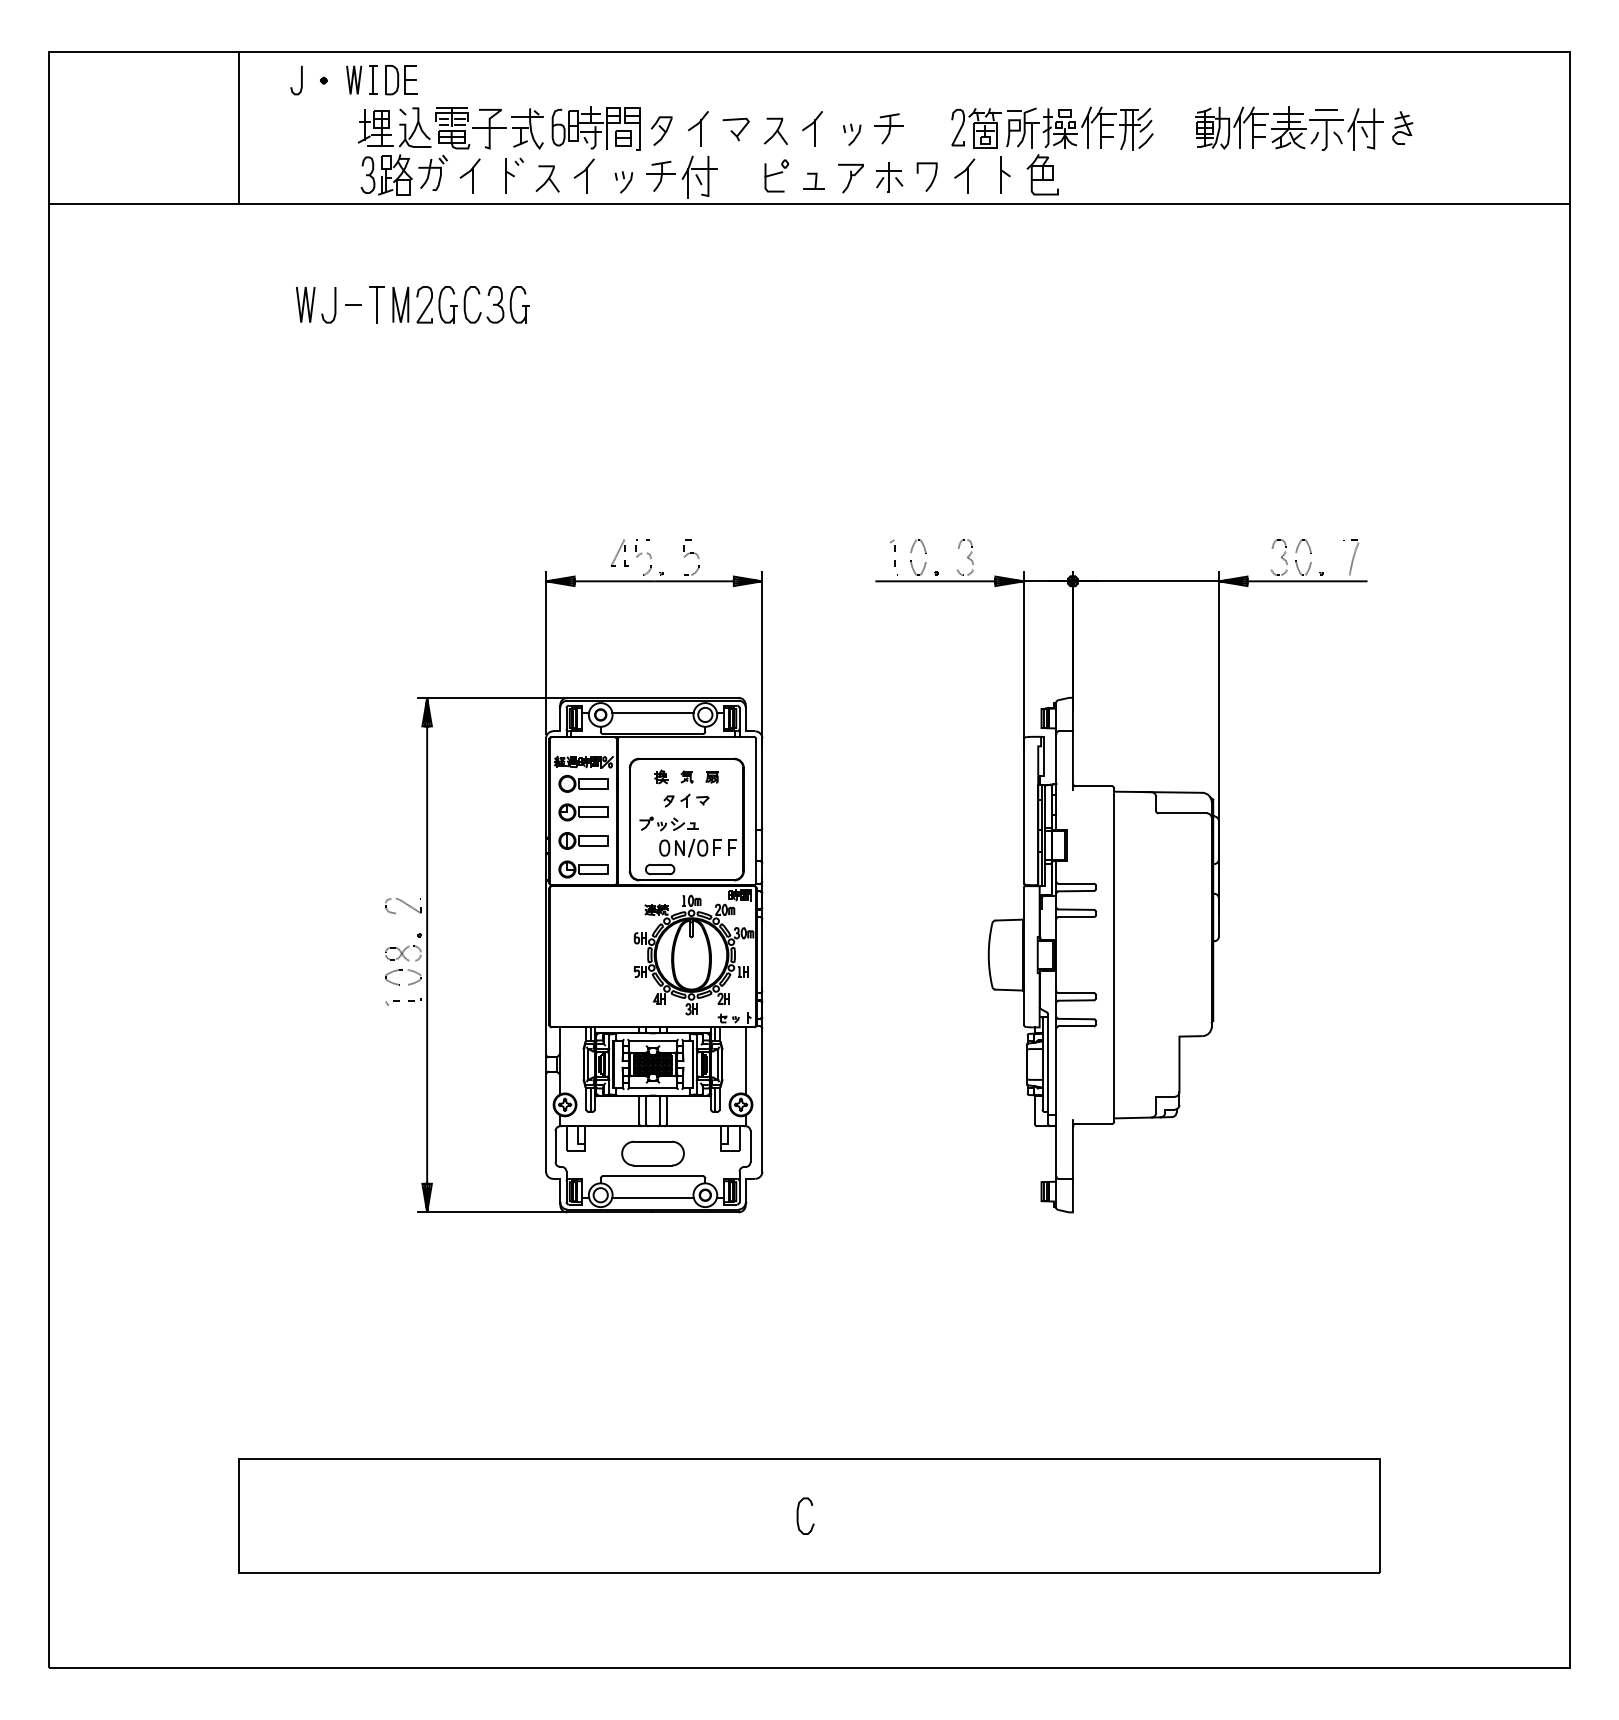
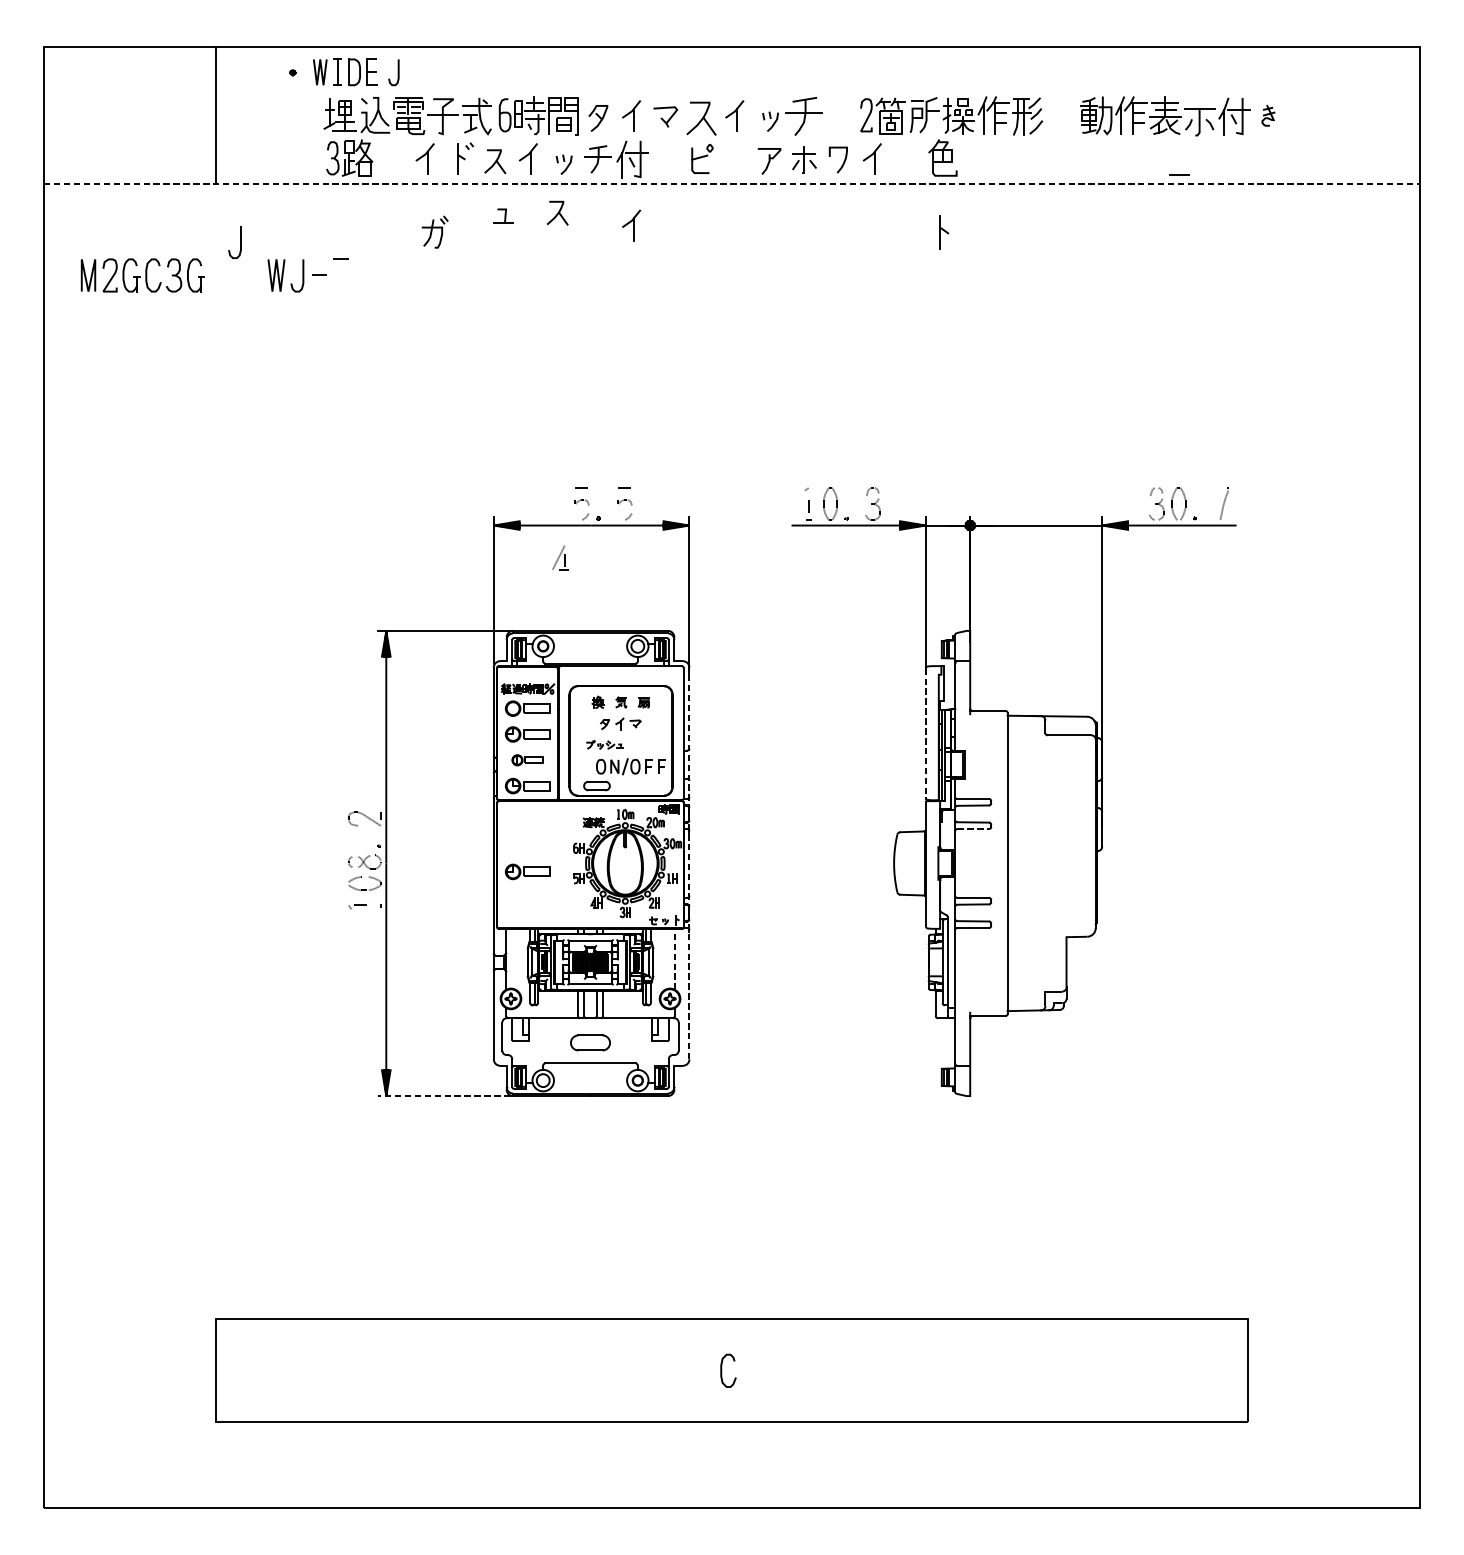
curve: (301, 80) -> (398, 72), moved
line: (1326, 109) -> (1179, 174), moved
part: (1402, 127) -> (1268, 115), size x0.7
part: (888, 128) -> (803, 116), size x1.4
part: (775, 131) -> (701, 118), size x1.4
line: (1031, 135) -> (932, 122), removed
part: (432, 172) -> (434, 231), moved
part: (1005, 174) -> (944, 231), moved
part: (813, 180) -> (503, 215), moved
line: (809, 203) -> (732, 183), solid -> dashed
part: (616, 235) -> (557, 212), added
part: (698, 249) -> (631, 225), added
curve: (265, 268) -> (240, 242), added
line: (377, 304) -> (341, 275), removed
part: (460, 304) -> (142, 275), moved
part: (619, 552) -> (560, 557), moved
line: (652, 712) -> (590, 644), removed
line: (1023, 811) -> (925, 733), solid -> dashed
part: (668, 823) -> (604, 744), size x0.7
part: (583, 840) -> (527, 759), size x0.7
line: (1076, 917) -> (973, 829), solid -> dashed
line: (762, 955) -> (689, 863), solid -> dashed
part: (583, 964) -> (527, 871), added
line: (746, 1061) -> (675, 959), solid -> dashed
part: (652, 1153) -> (590, 1042), size x0.7
line: (652, 1197) -> (590, 1082), removed
line: (490, 1212) -> (443, 1096), solid -> dashed

